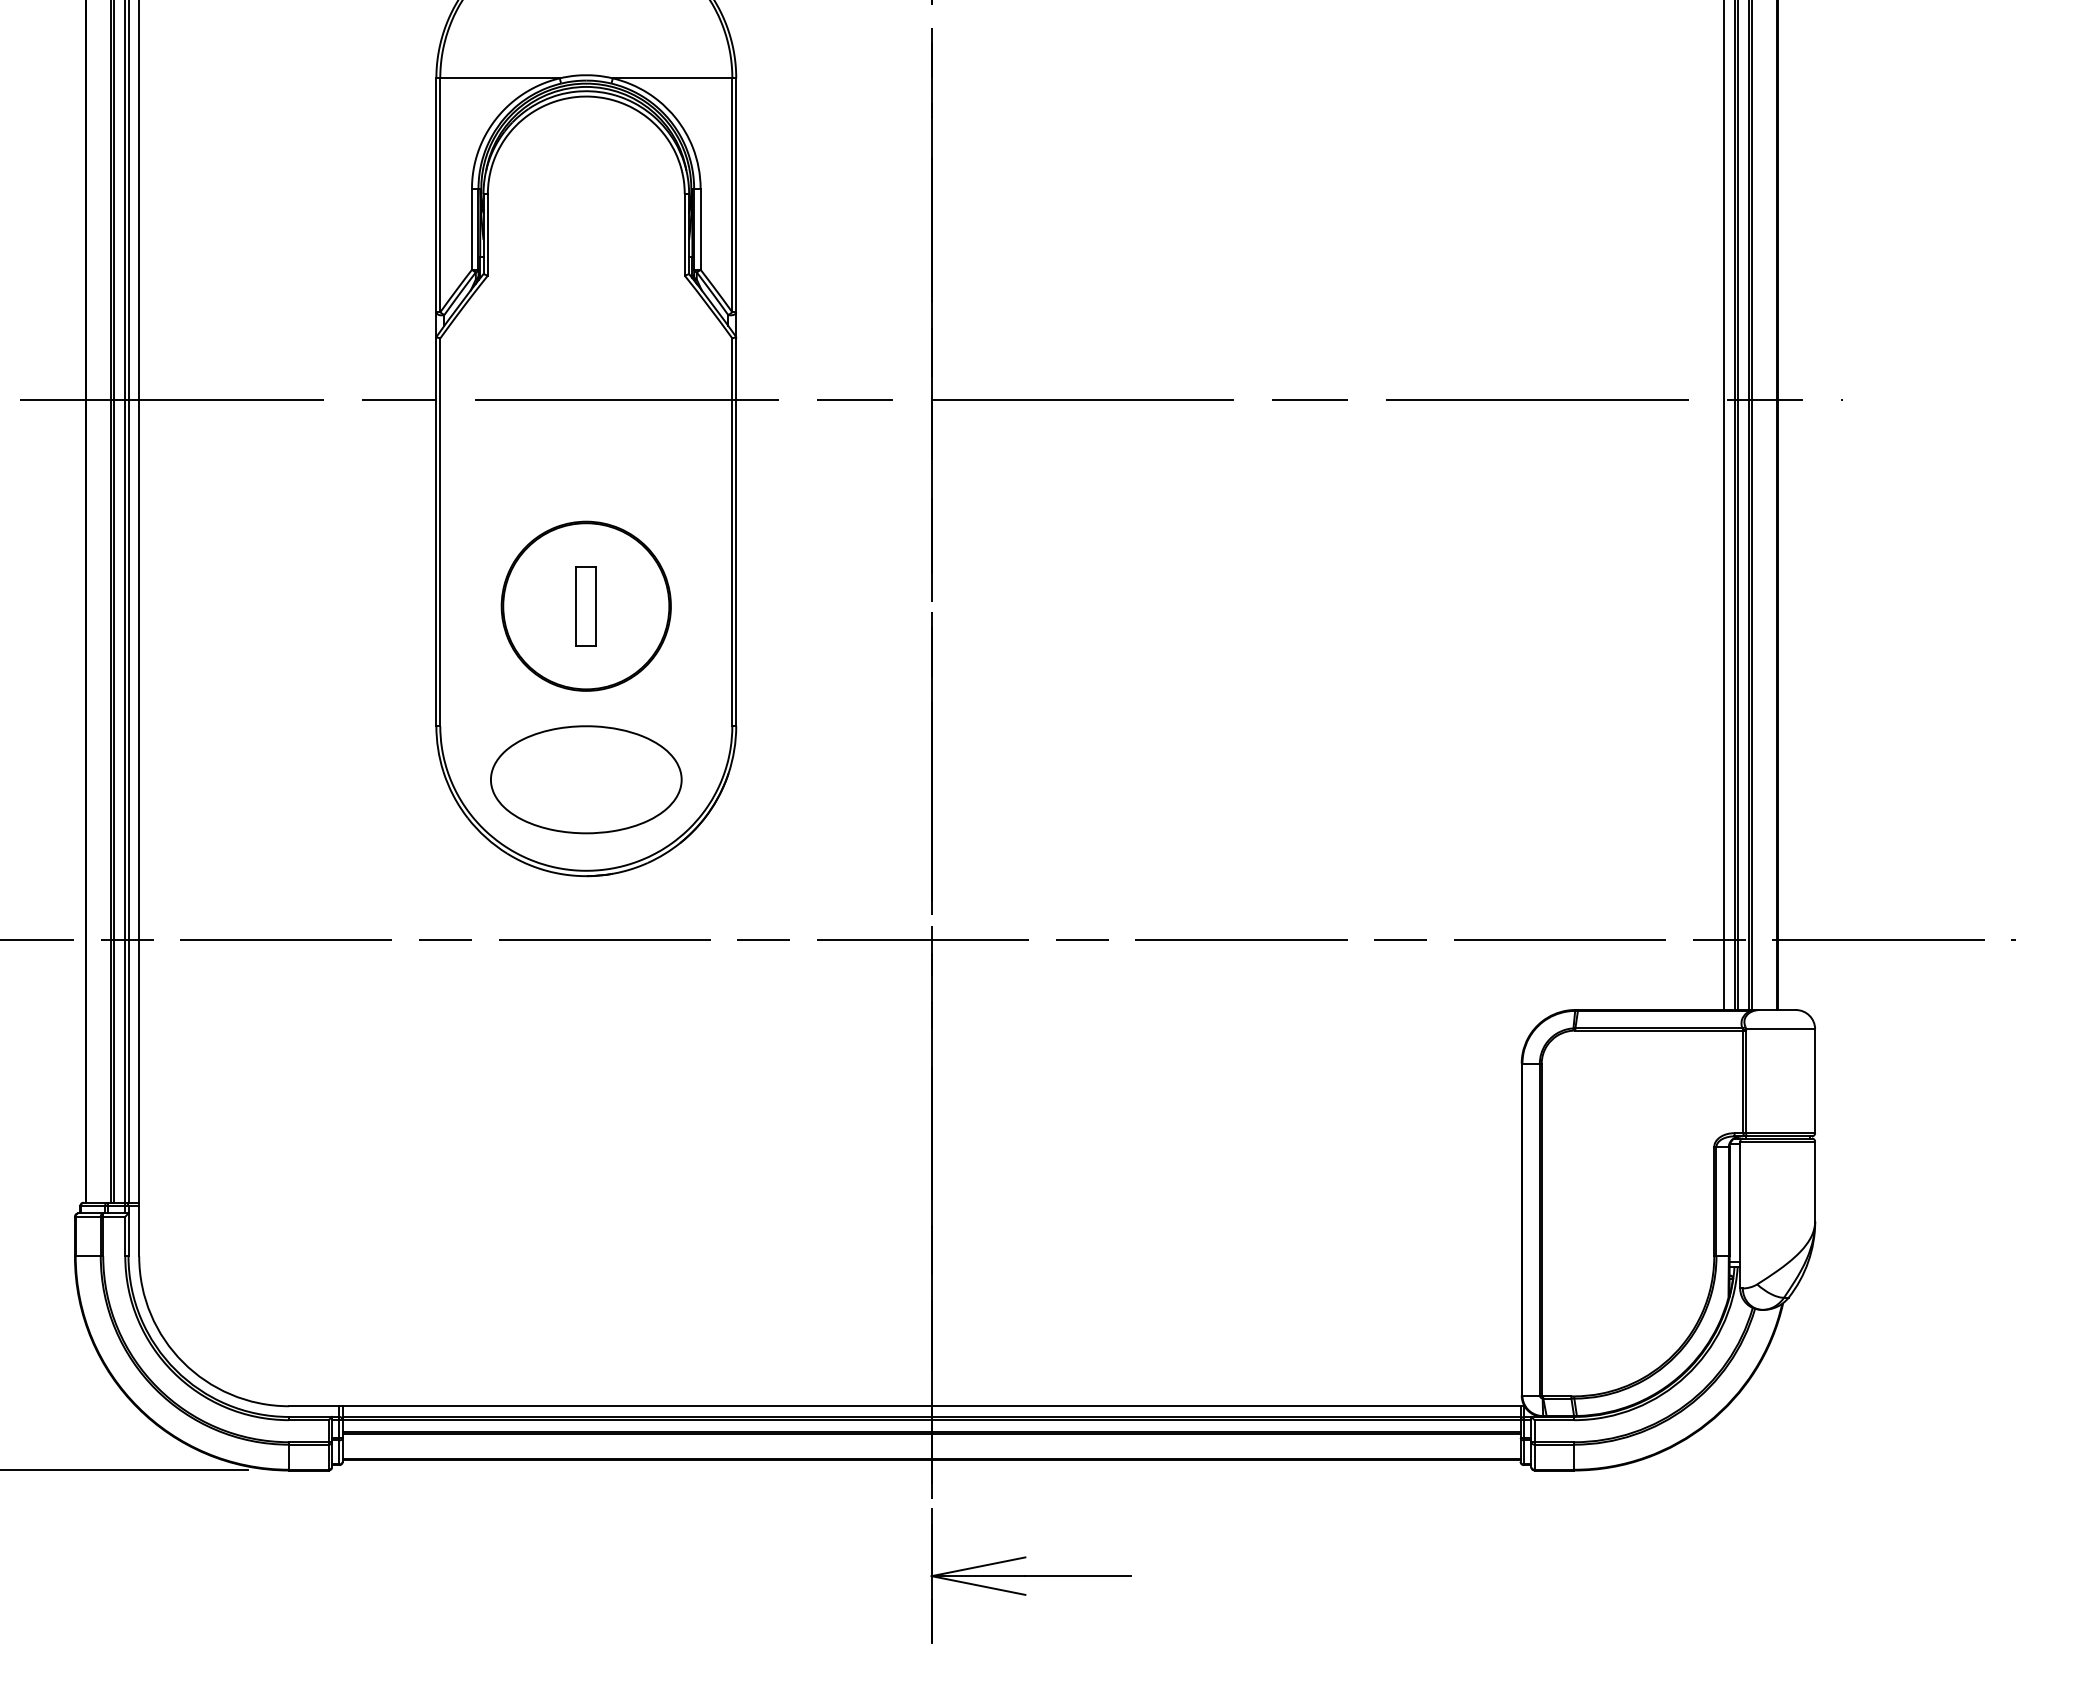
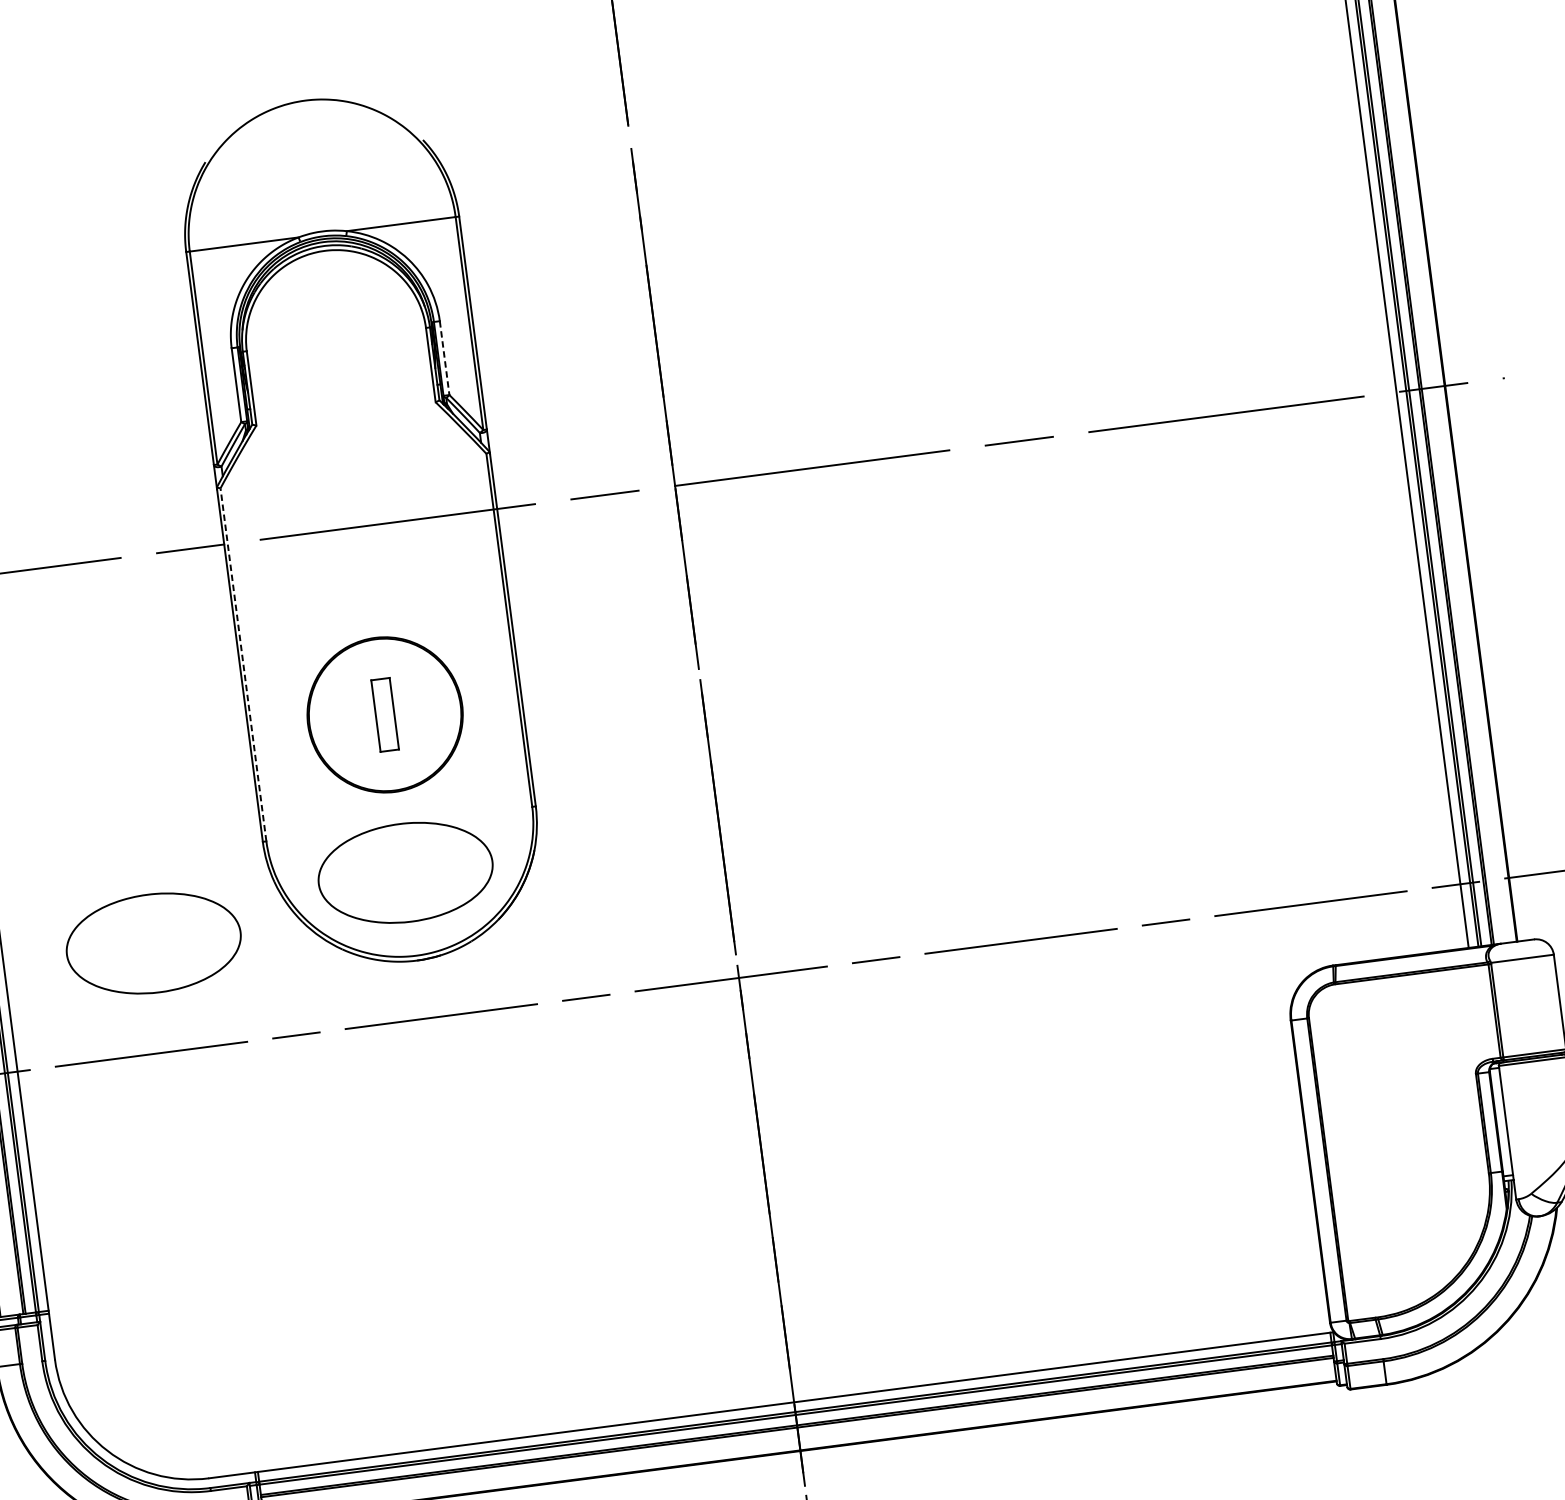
line: (700, 229) -> (444, 358), solid -> dashed
line: (440, 532) -> (243, 664), solid -> dashed
part: (304, 820) -> (153, 943), added

